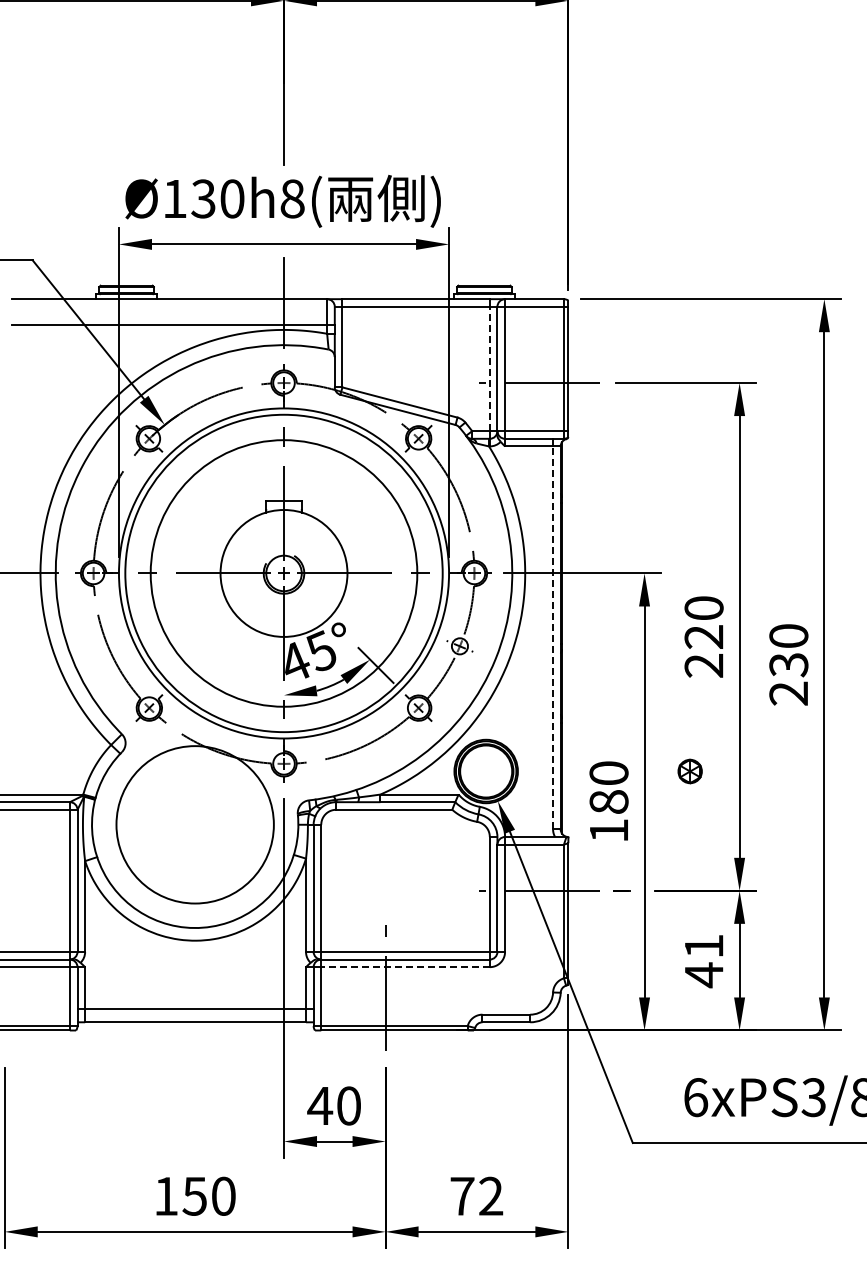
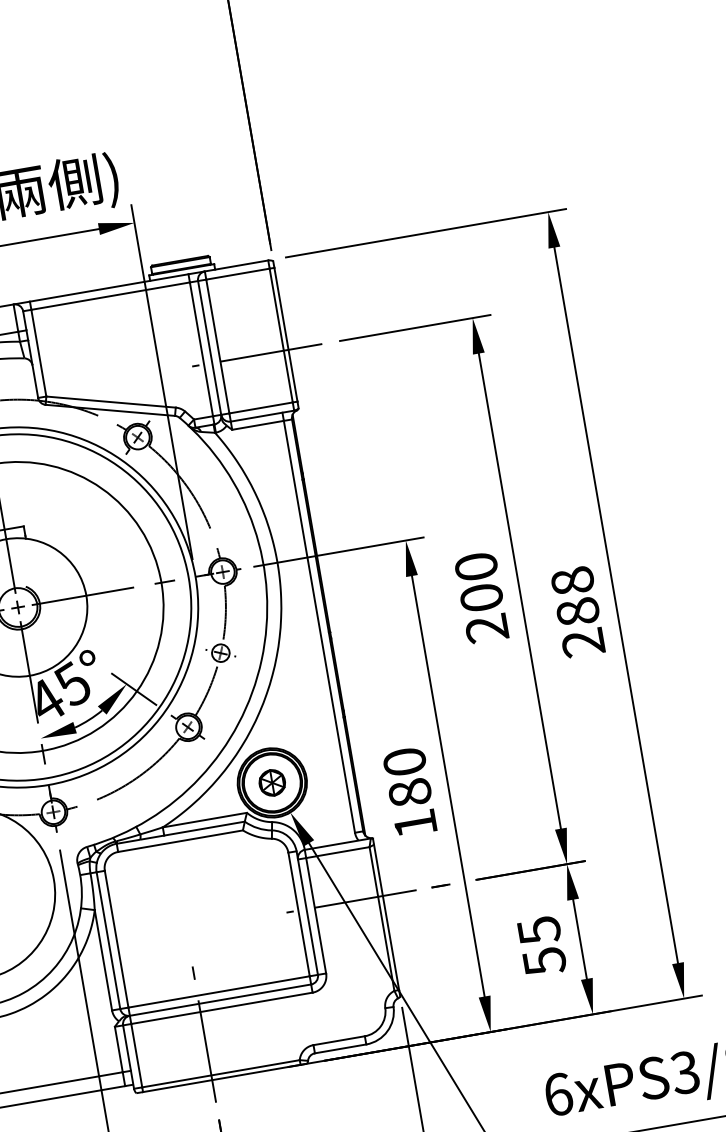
line: (489, 368) -> (201, 348), dashed -> solid
text: (703, 636) -> (480, 597), 220 -> 200
line: (553, 637) -> (319, 626), dashed -> solid
text: (788, 650) -> (574, 596), 230 -> 288
part: (689, 771) -> (271, 783), moved
text: (704, 961) -> (542, 946), 41 -> 55
line: (405, 967) -> (221, 1008), dashed -> solid

